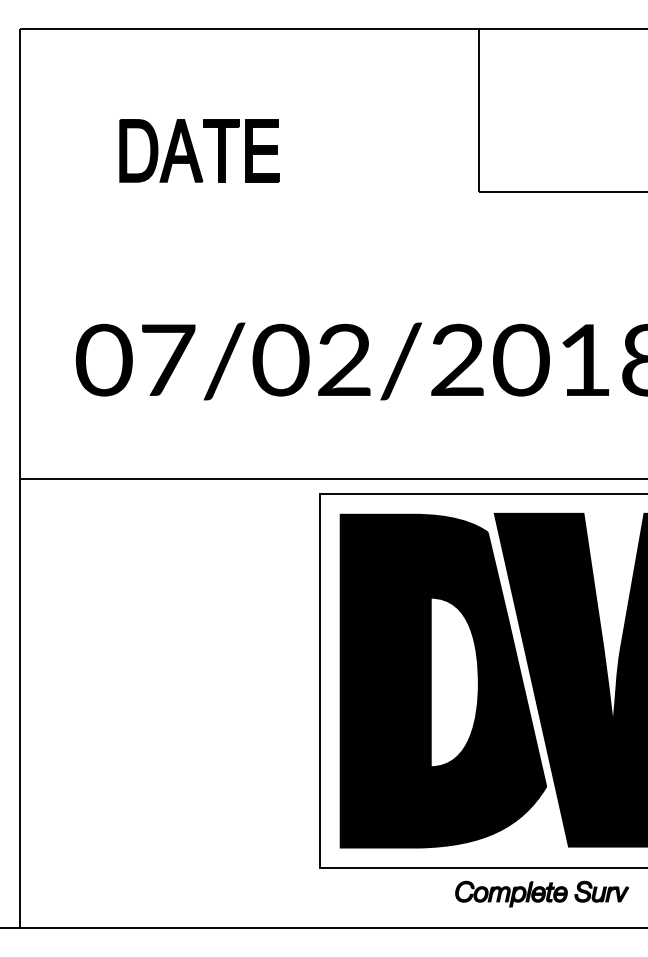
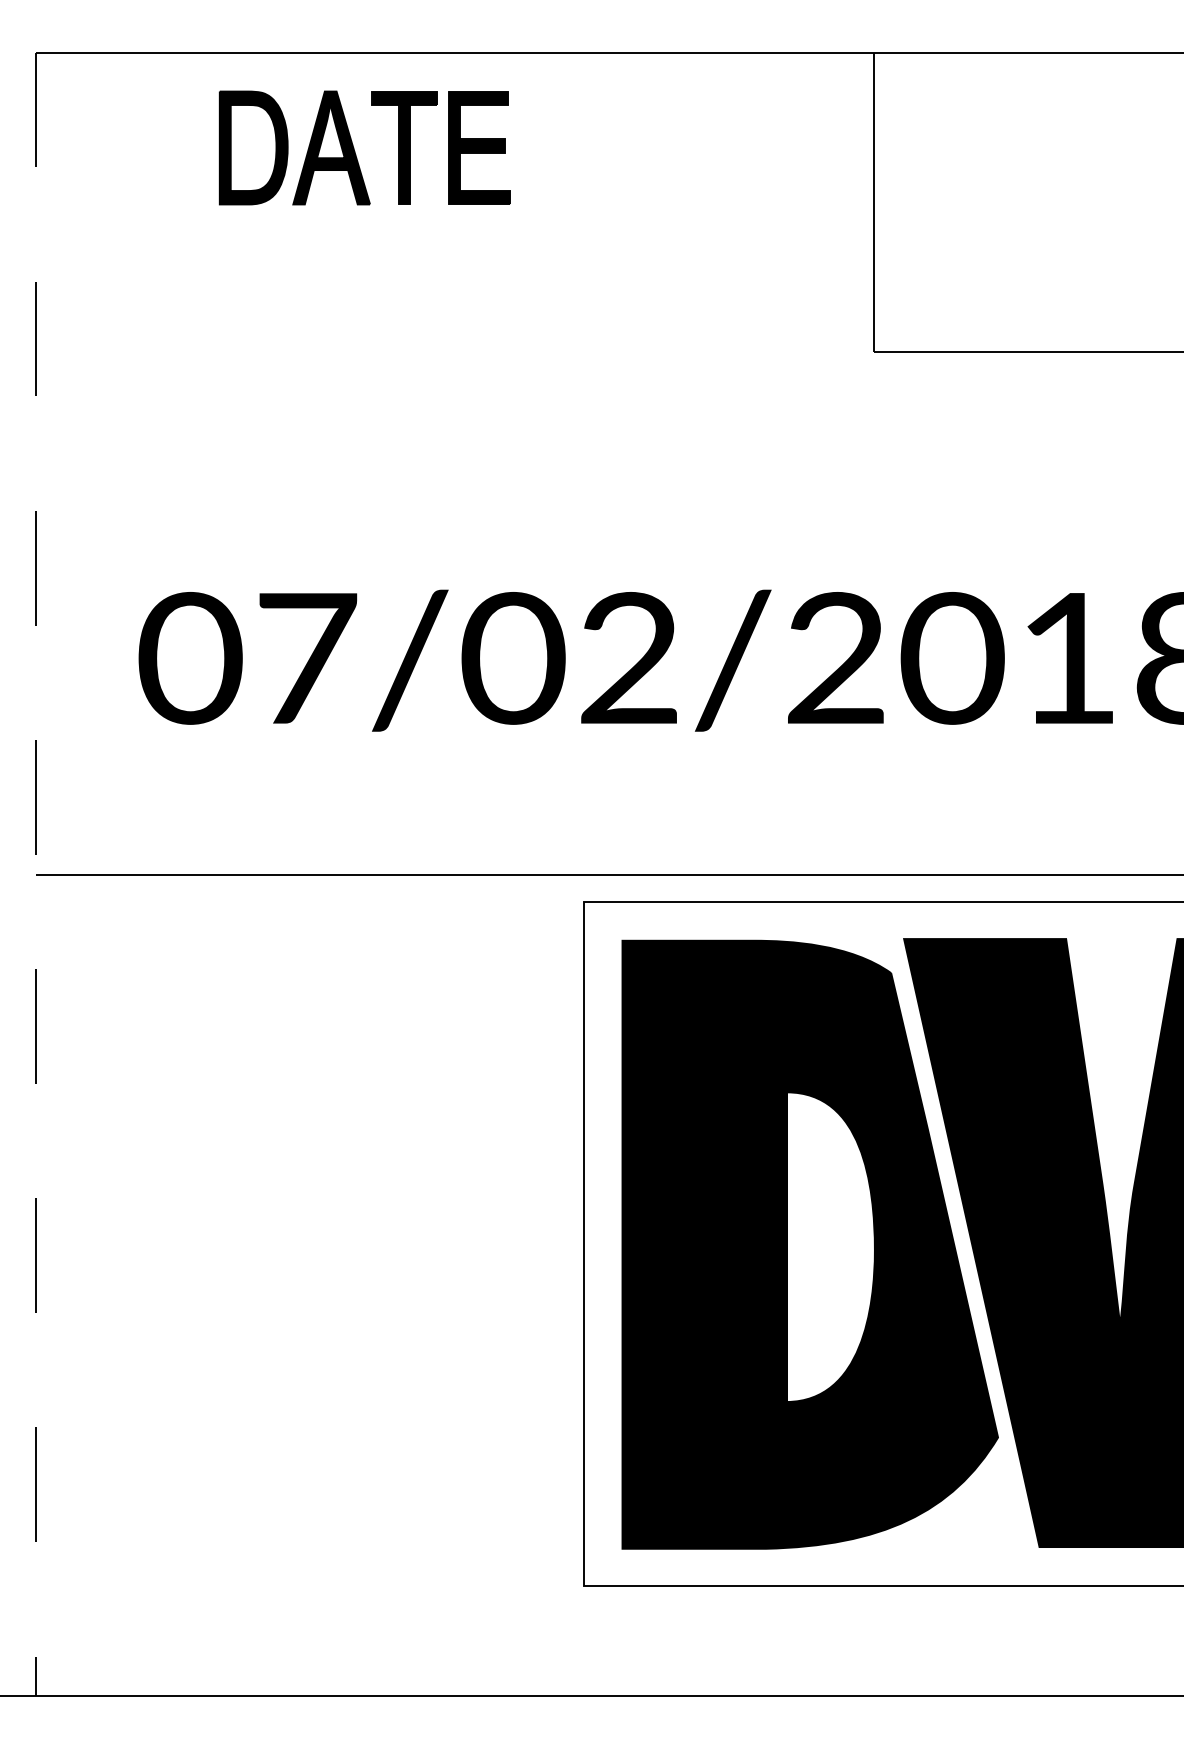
part: (199, 150) -> (364, 147), moved
line: (19, 478) -> (35, 874), solid -> dashed
part: (541, 893) -> (989, 1632), removed

